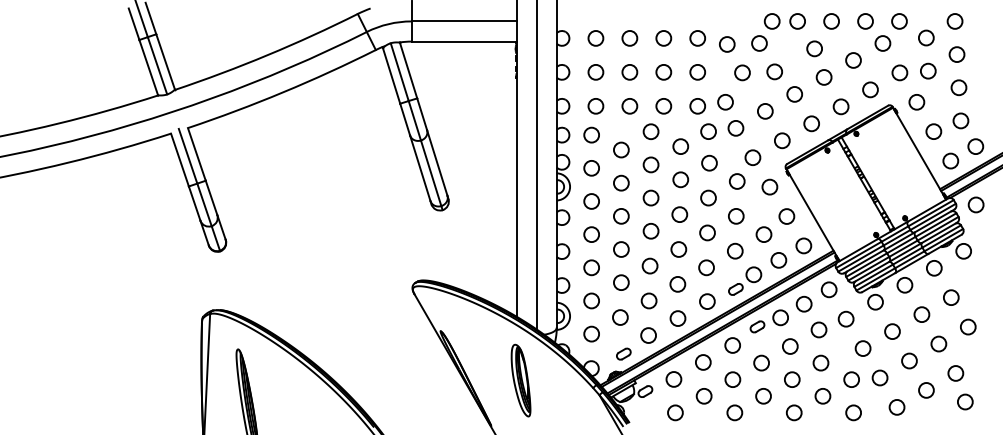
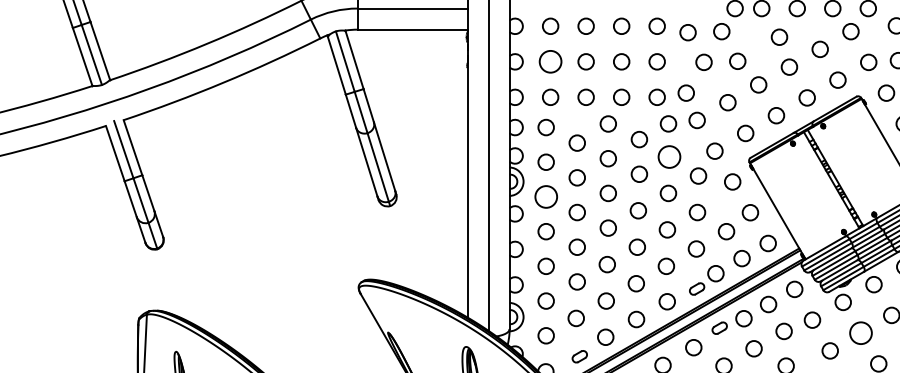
circle: (595, 72) -> (550, 61), size x1.4
circle: (709, 162) -> (669, 156), size x1.4
circle: (591, 201) -> (545, 196), size x1.4
circle: (892, 331) -> (860, 333), size x1.4

